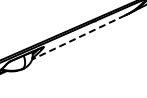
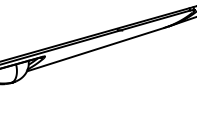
line: (78, 37) -> (95, 49), dashed -> solid

